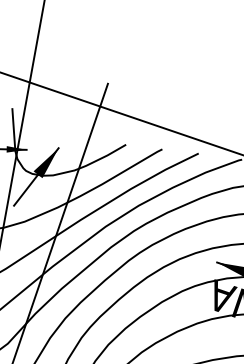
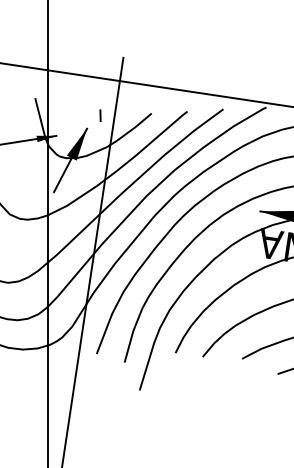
line: (74, 137) -> (100, 115), added

